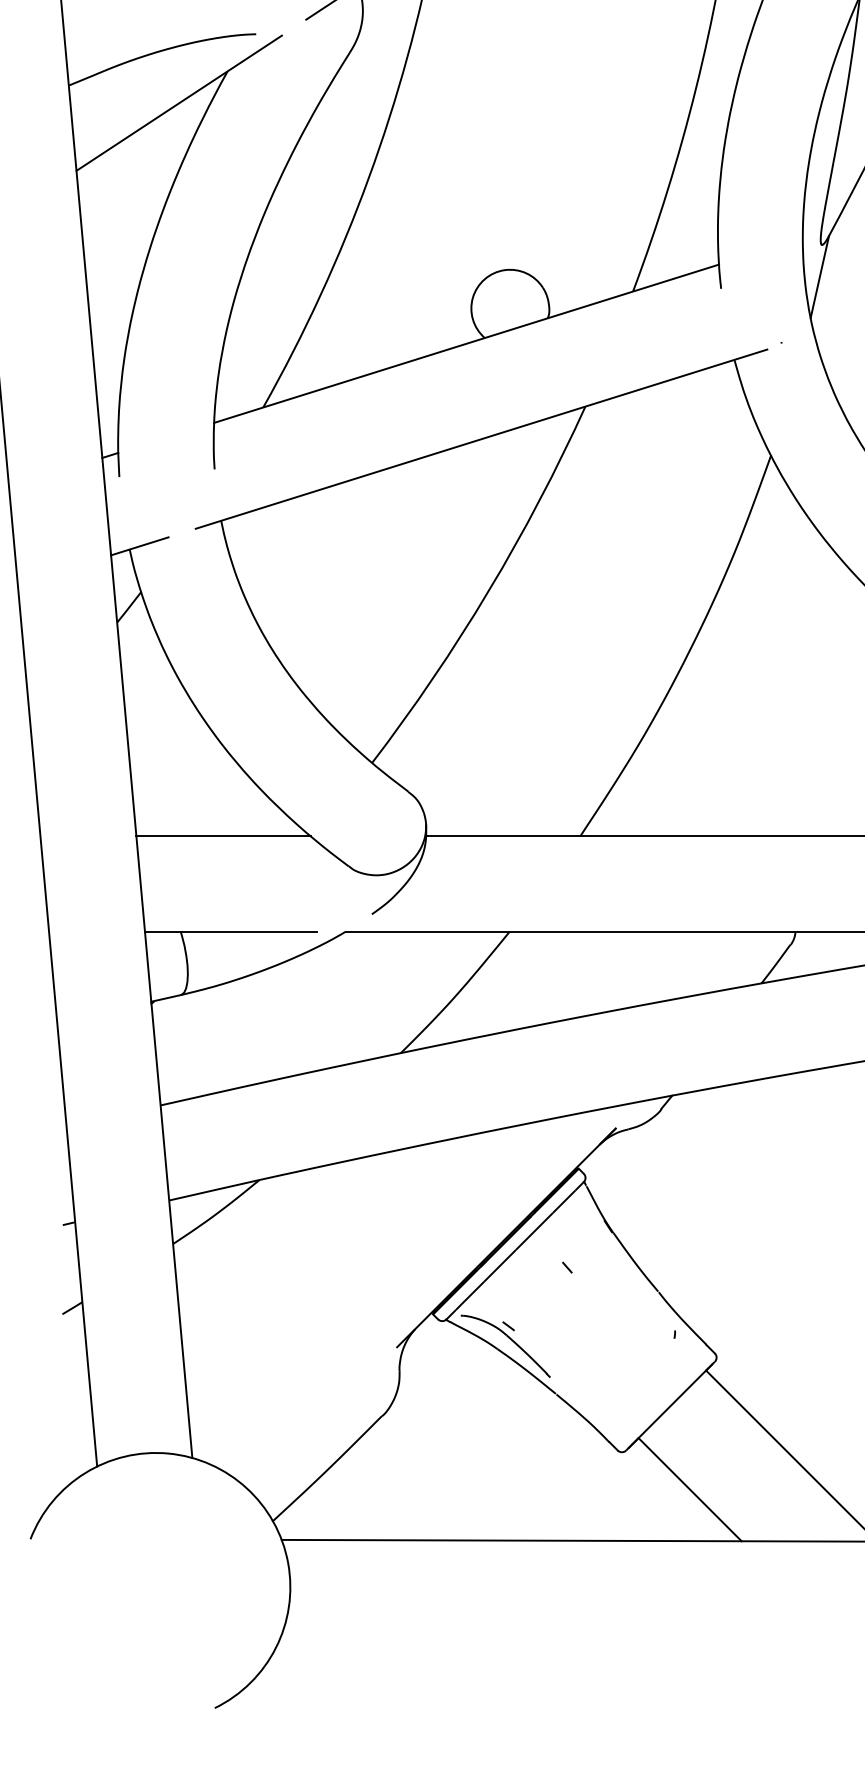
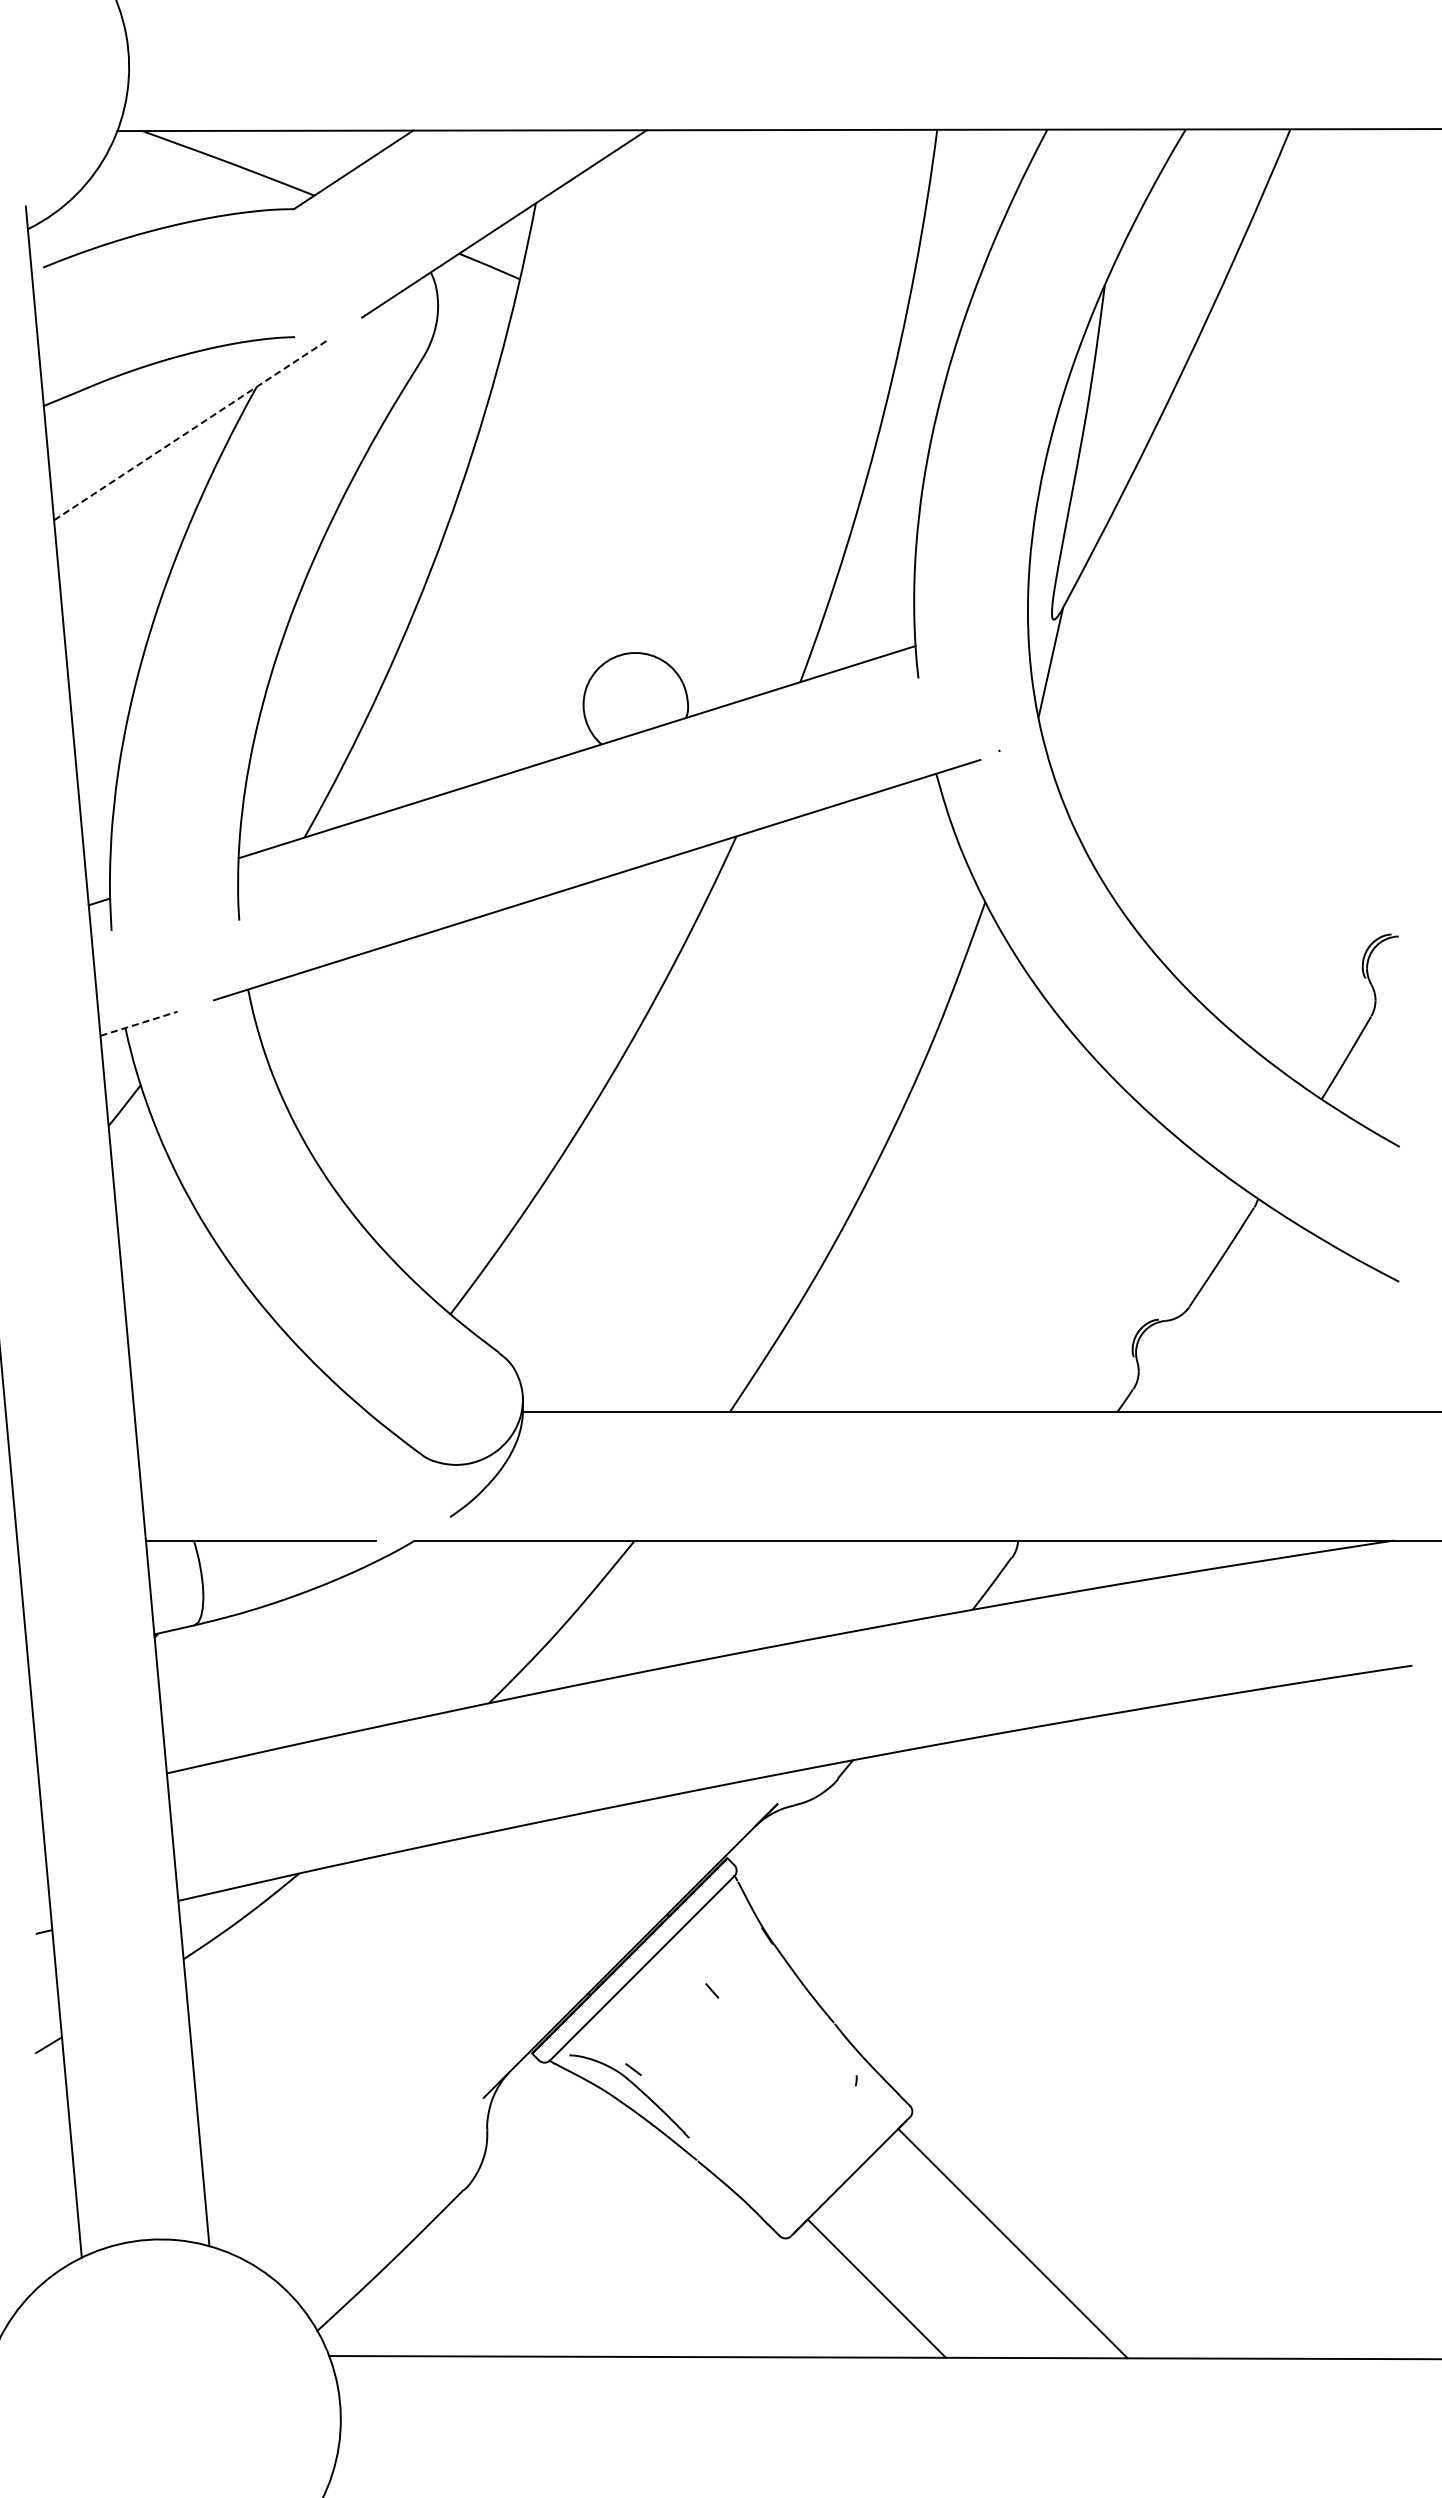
line: (178, 103) -> (191, 429), solid -> dashed
line: (140, 546) -> (139, 1023), solid -> dashed
line: (223, 836) -> (251, 1412), removed

